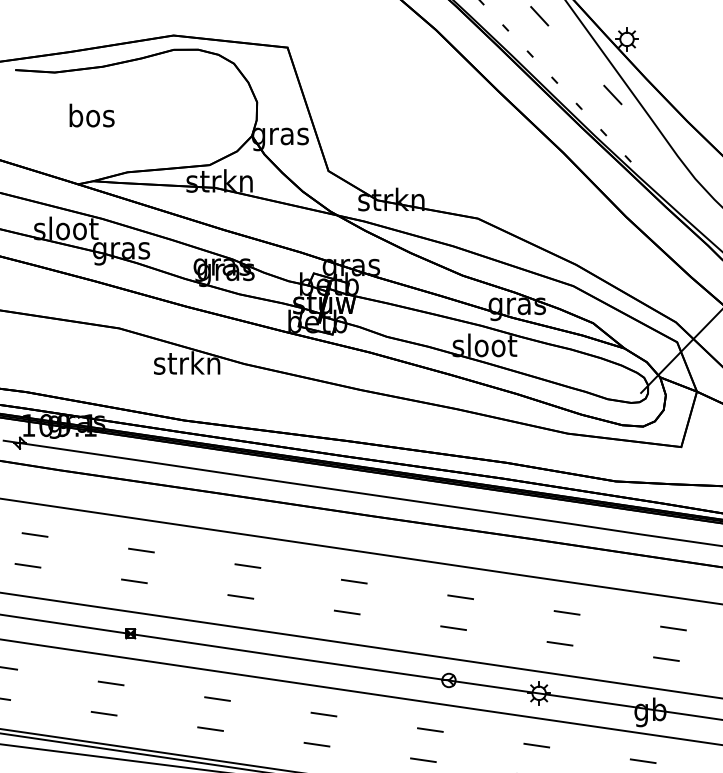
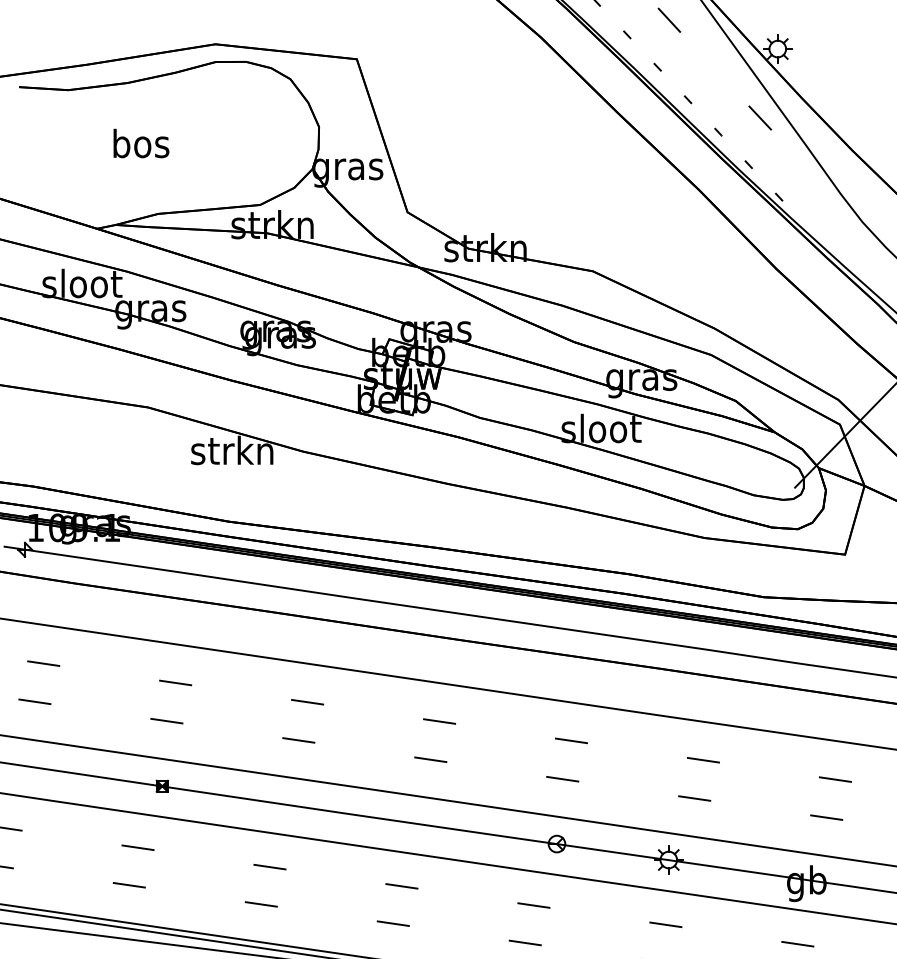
text: (92, 115) -> (141, 143), moved

